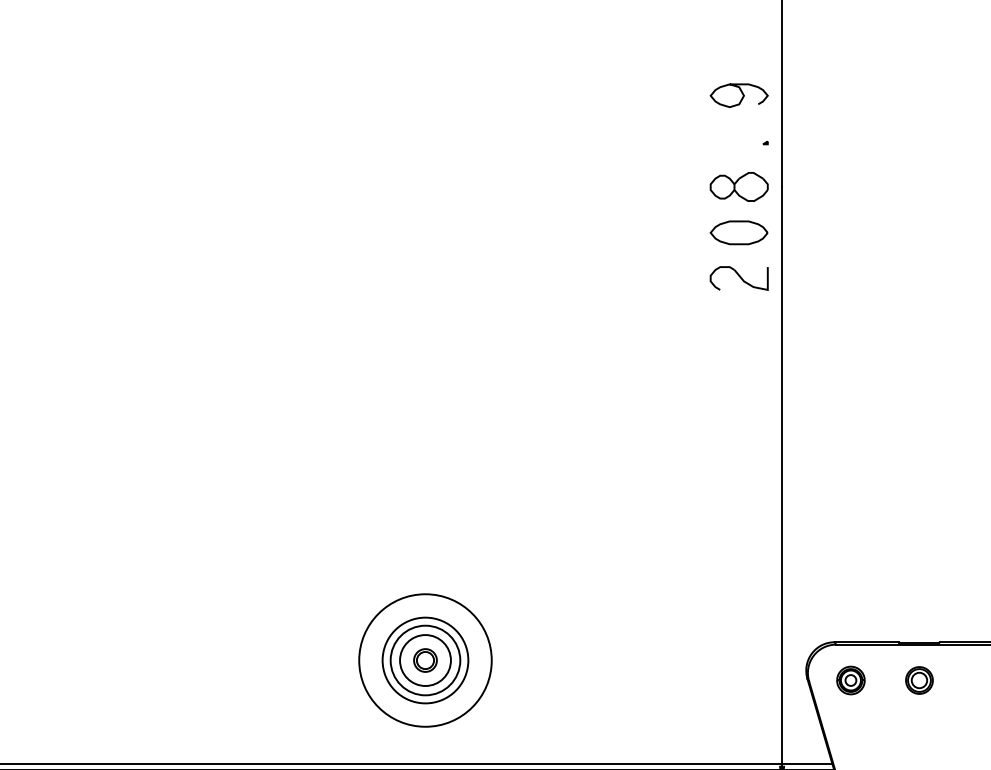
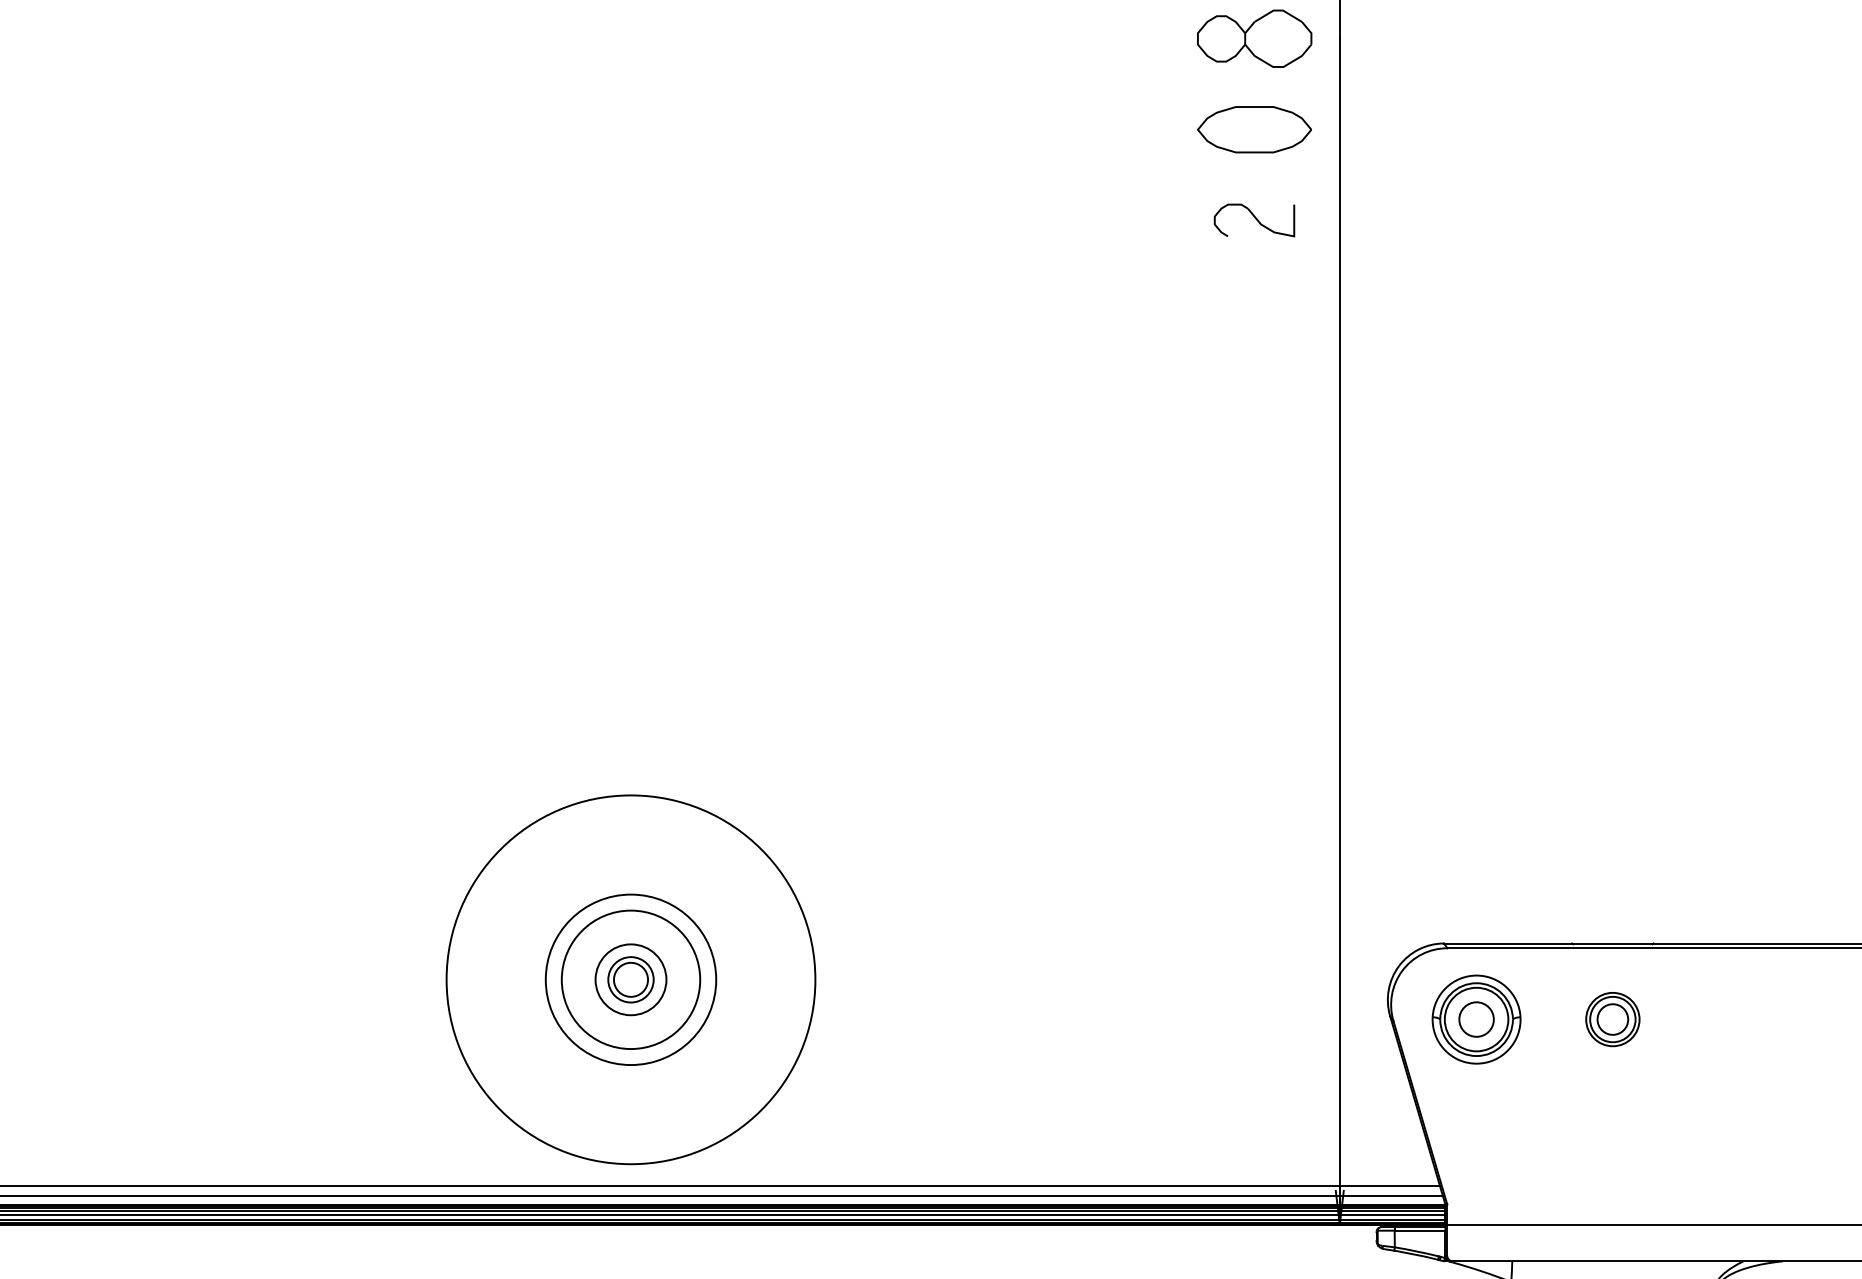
part: (738, 278) -> (1253, 220), size x0.7
circle: (425, 660) -> (631, 979), size x0.7
circle: (425, 660) -> (631, 979), size x1.4
part: (850, 680) -> (1475, 1019), size x1.6

